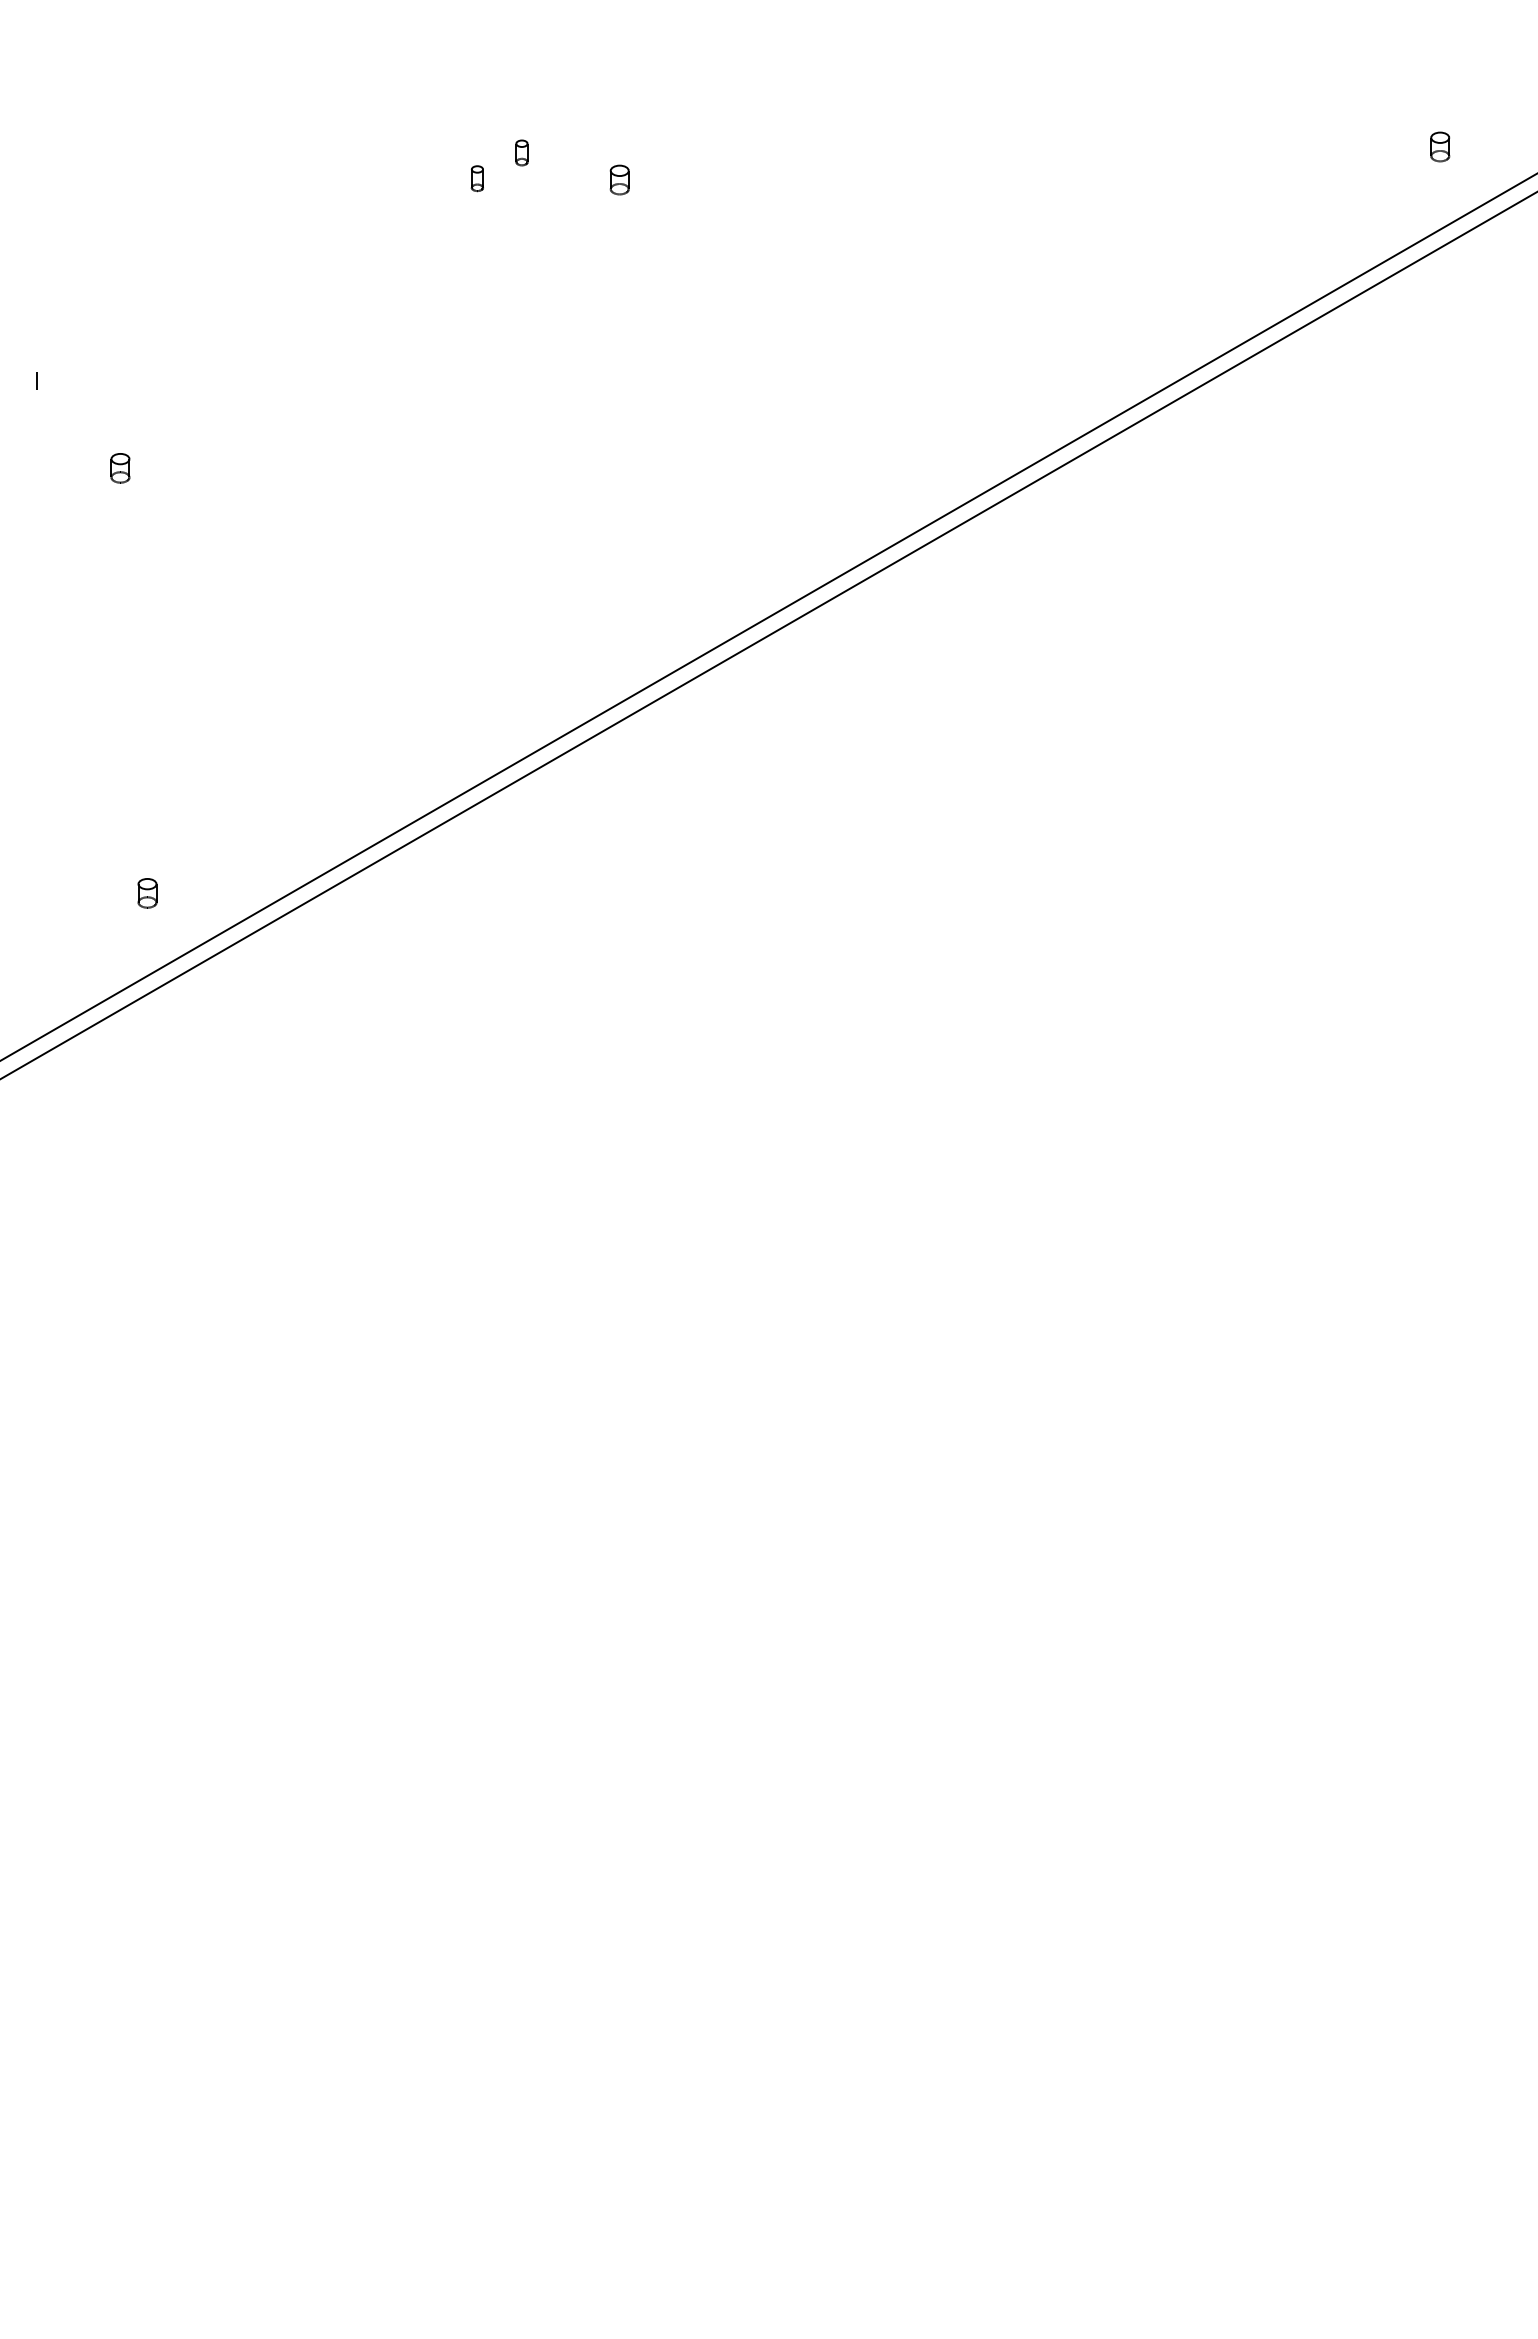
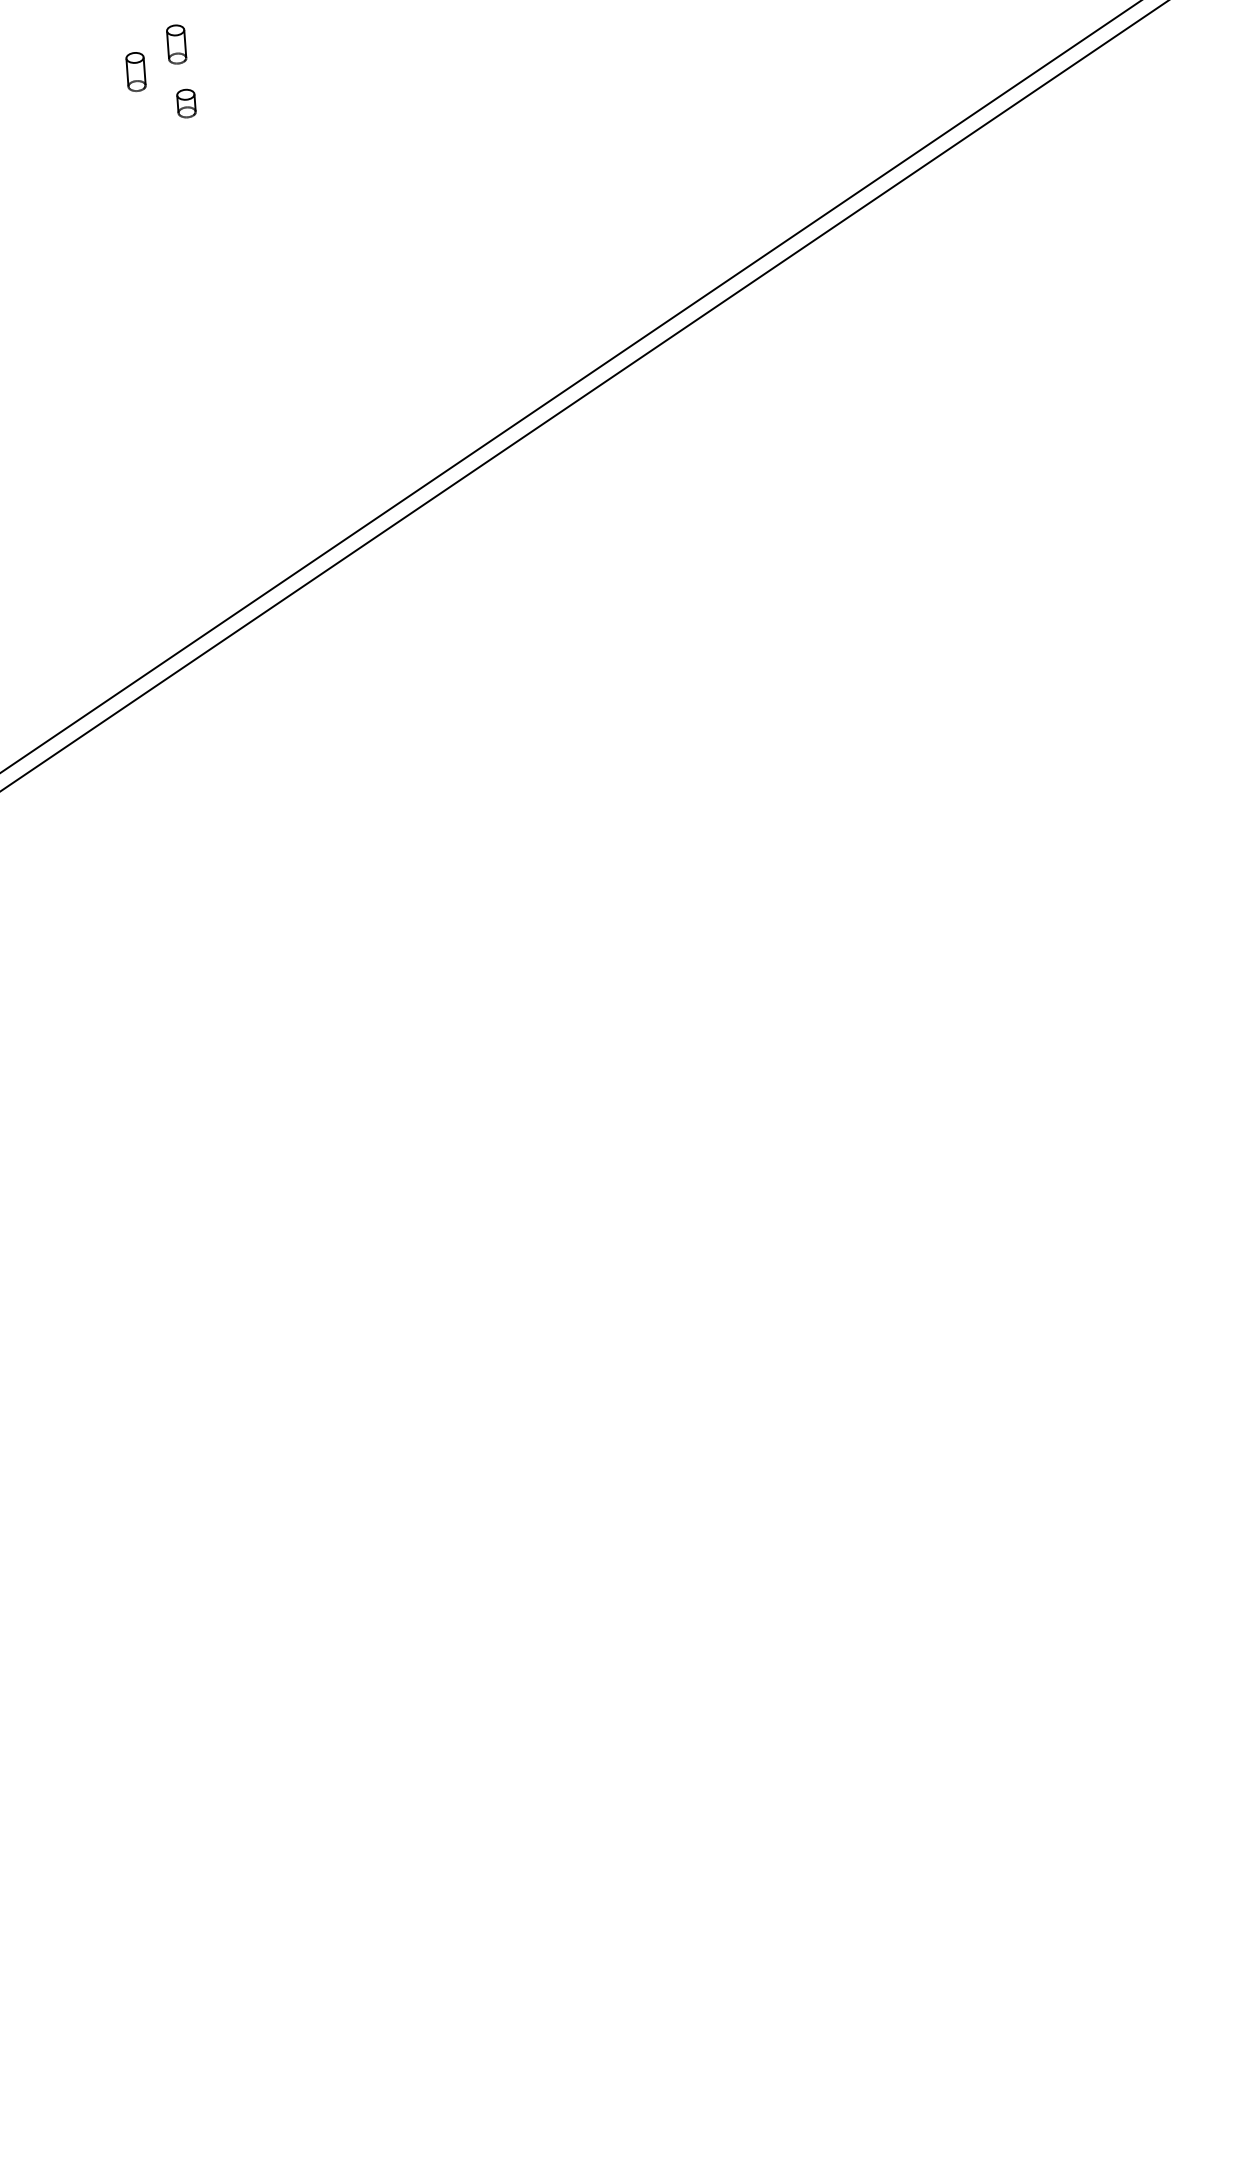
part: (521, 152) -> (176, 44), size x1.6
part: (476, 178) -> (134, 72), size x1.6
part: (619, 179) -> (186, 103), moved

